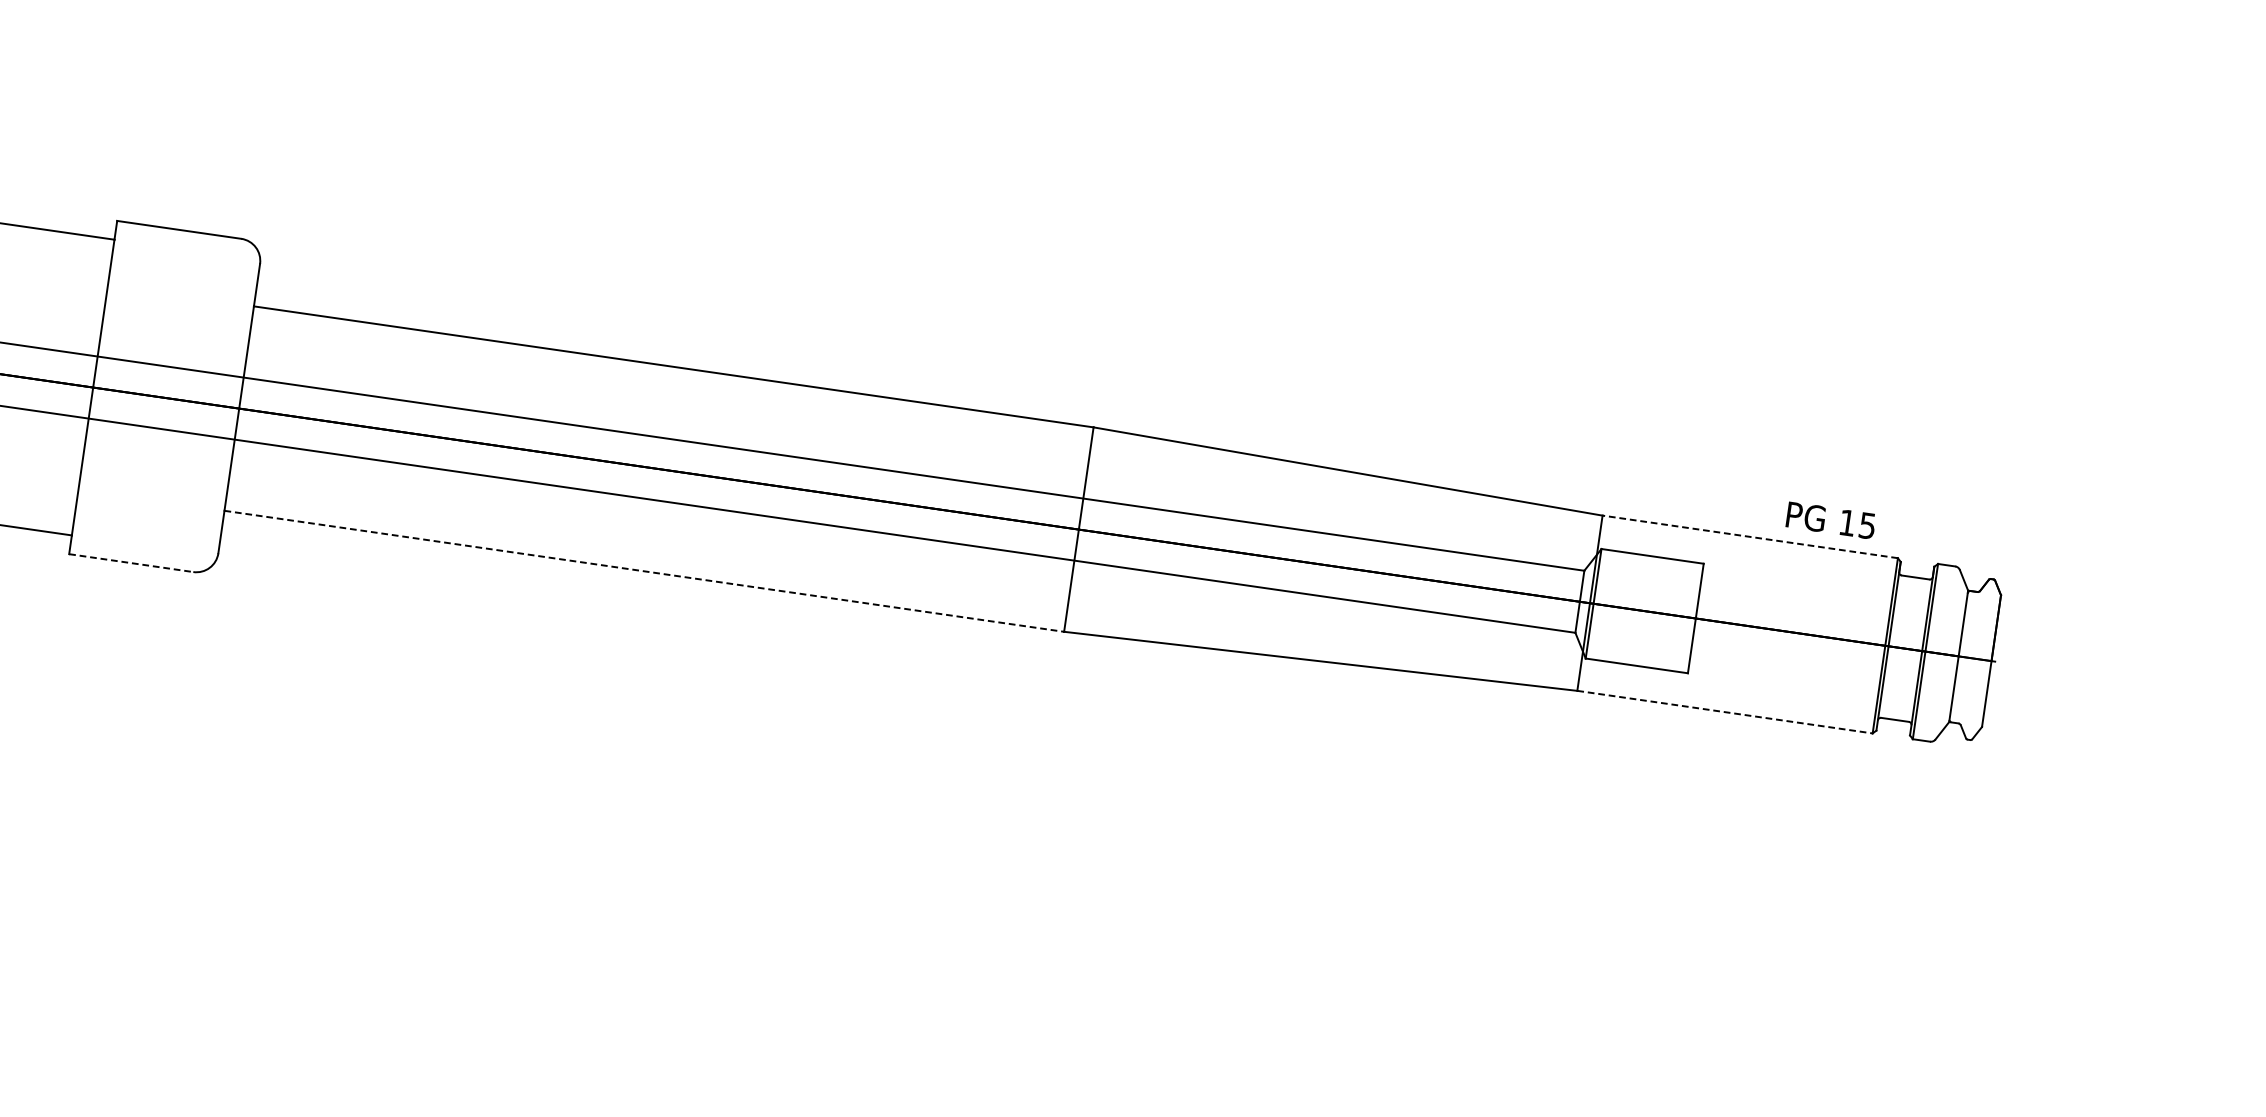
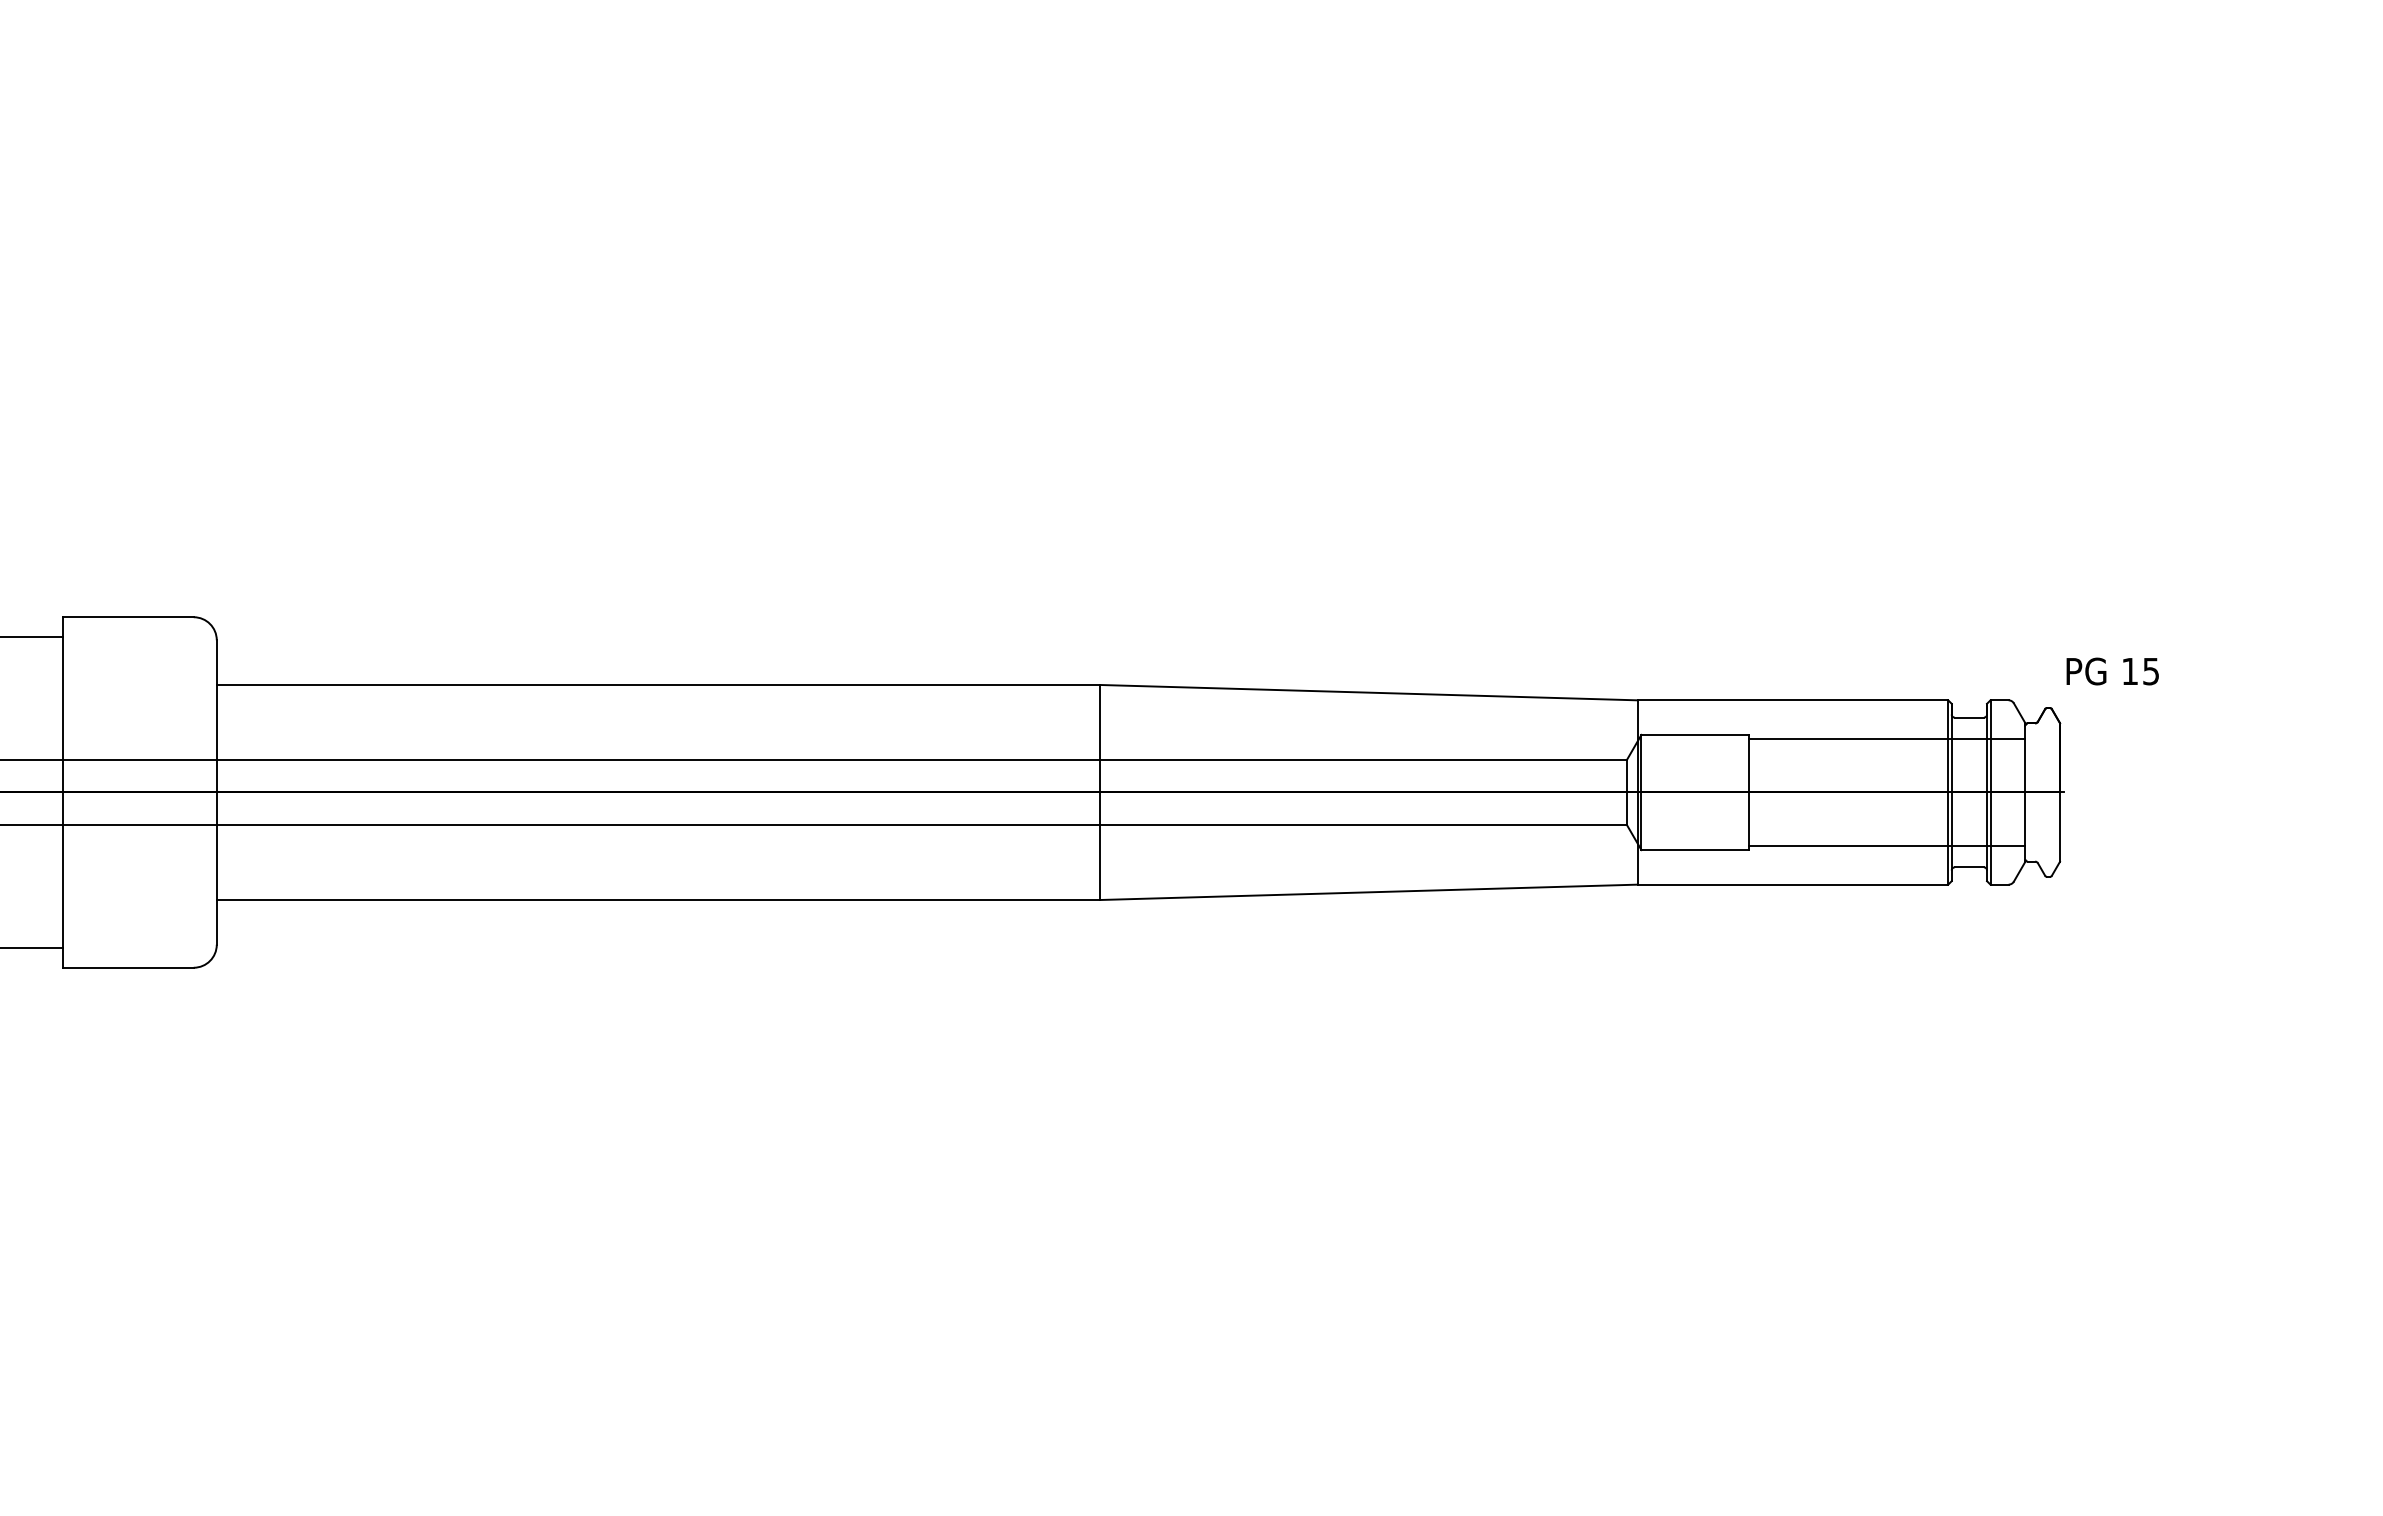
text: (1830, 520) -> (2112, 671), moved
line: (1749, 537) -> (1792, 700), dashed -> solid
line: (131, 562) -> (128, 967), dashed -> solid
line: (644, 571) -> (658, 900), dashed -> solid
line: (1833, 586) -> (1886, 738), added
line: (1819, 688) -> (1886, 846), added
line: (1725, 712) -> (1793, 884), dashed -> solid

